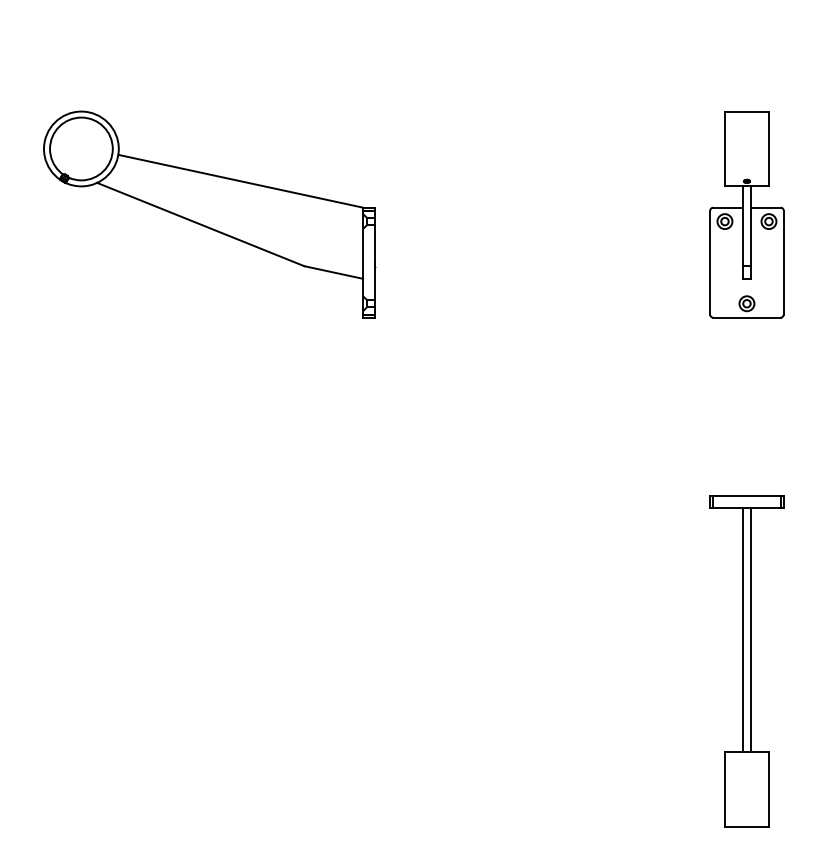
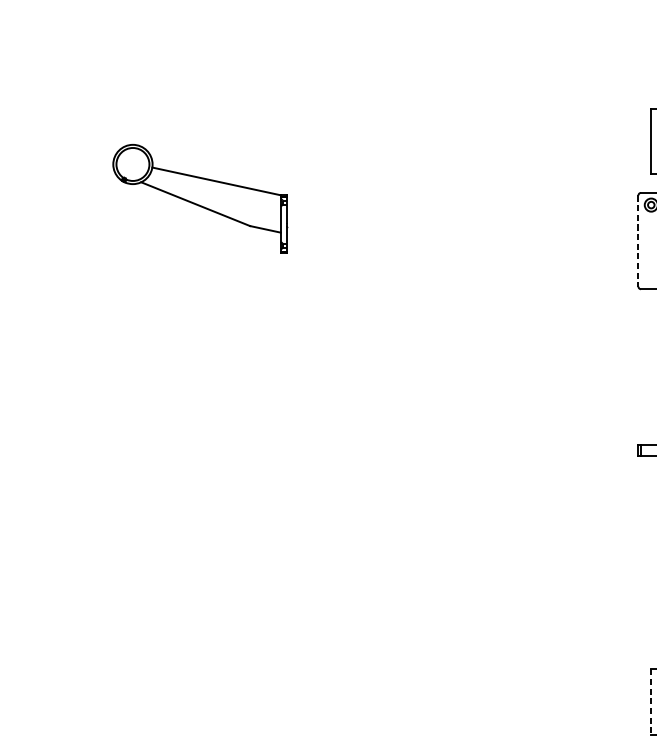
part: (209, 214) -> (200, 198), size x0.6
line: (710, 263) -> (638, 241), solid -> dashed
line: (724, 789) -> (650, 702), solid -> dashed

